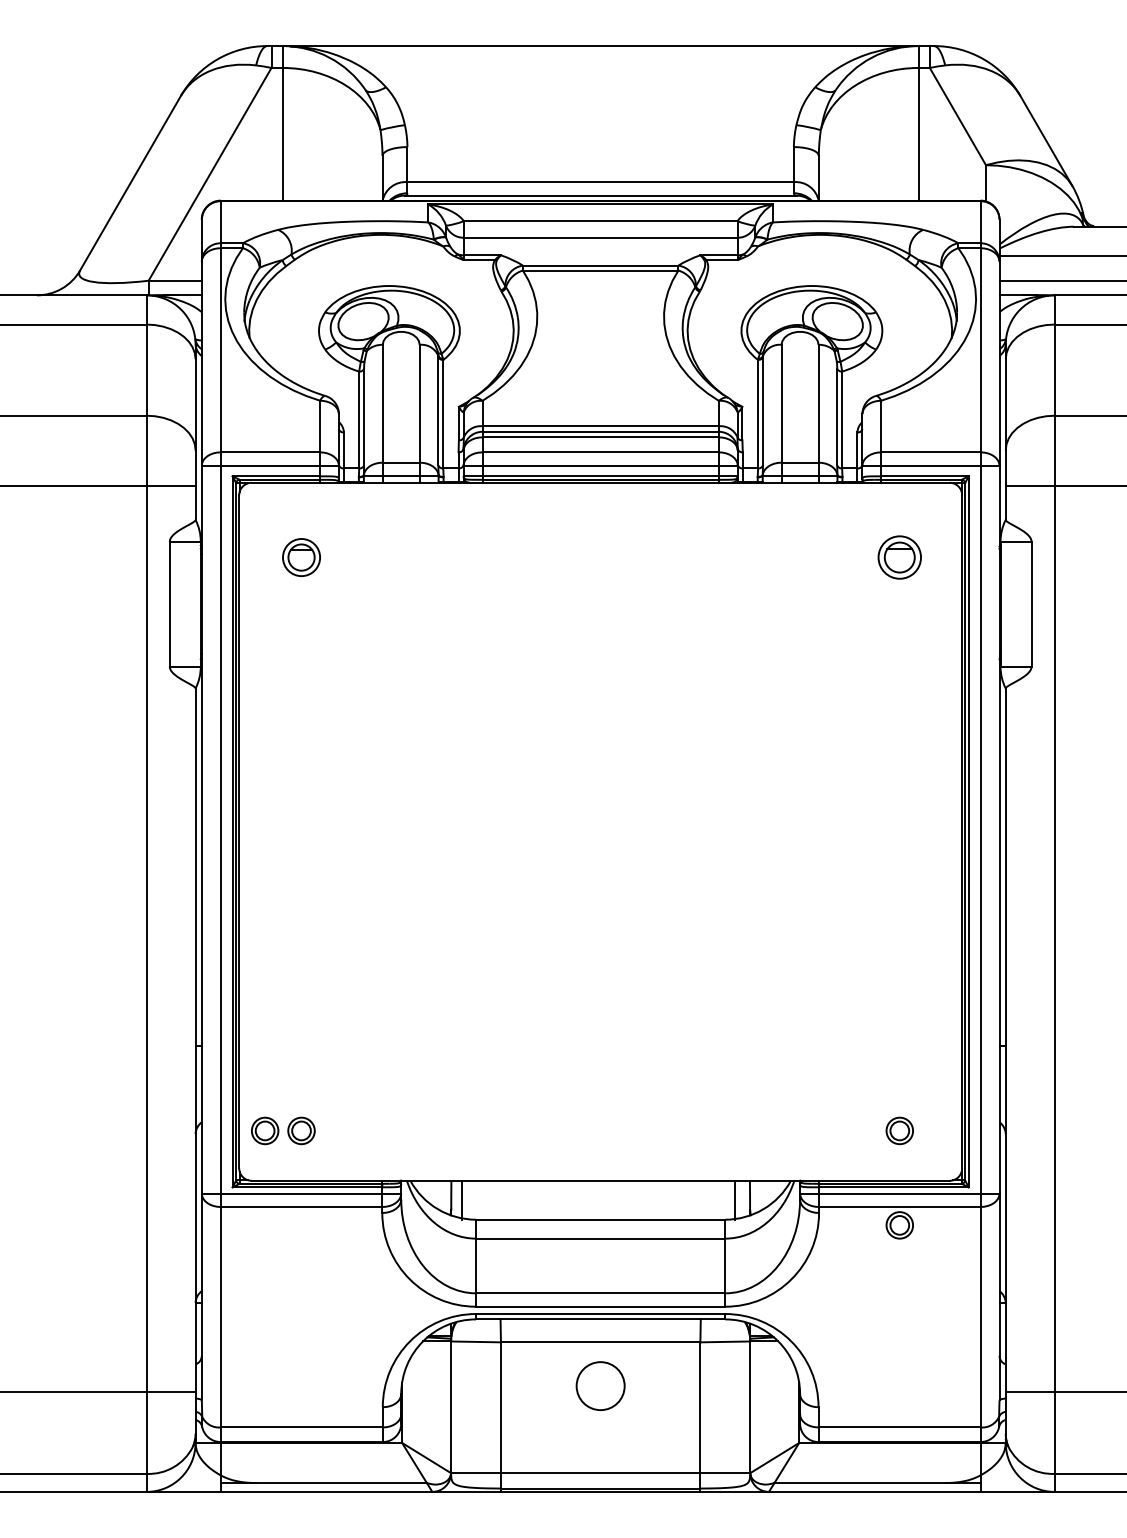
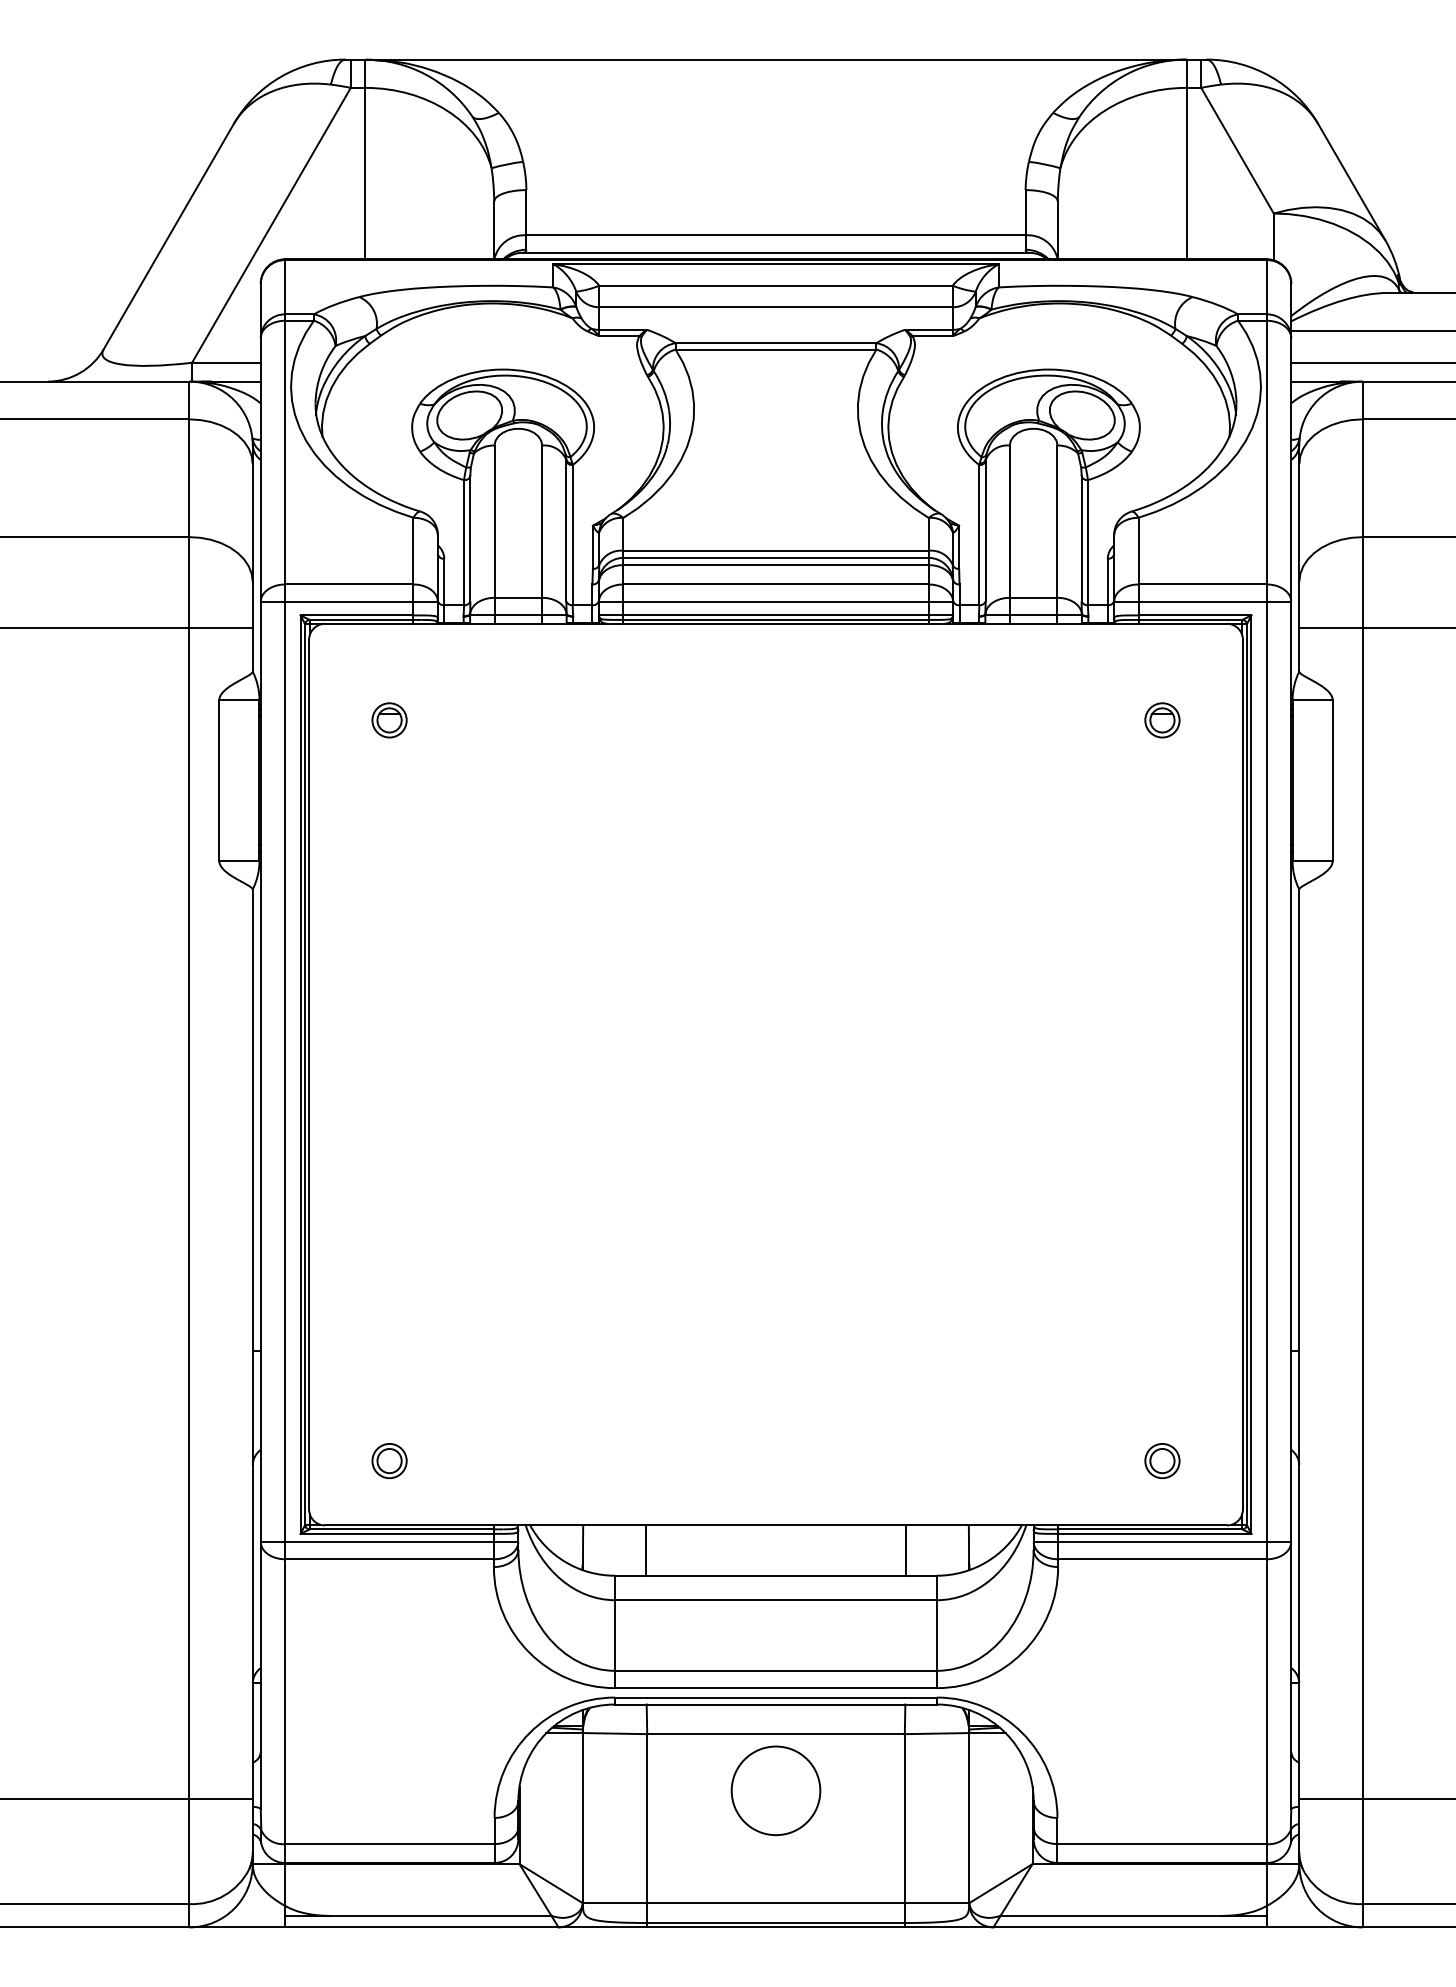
part: (301, 557) -> (389, 720), size x0.71
part: (899, 557) -> (1162, 720), size x0.62
part: (265, 1131) -> (342, 1461), removed
line: (461, 1200) -> (646, 1550), moved
line: (734, 1200) -> (905, 1550), moved
part: (899, 1225) -> (1162, 1583), removed
circle: (600, 1385) -> (775, 1790), size x1.43

